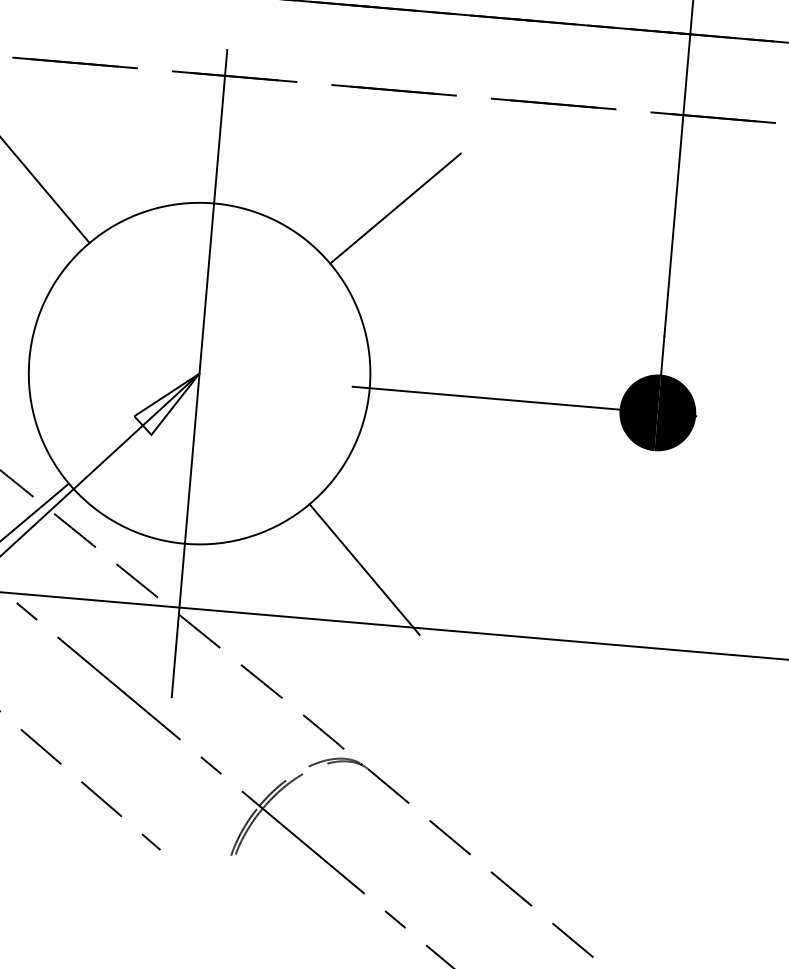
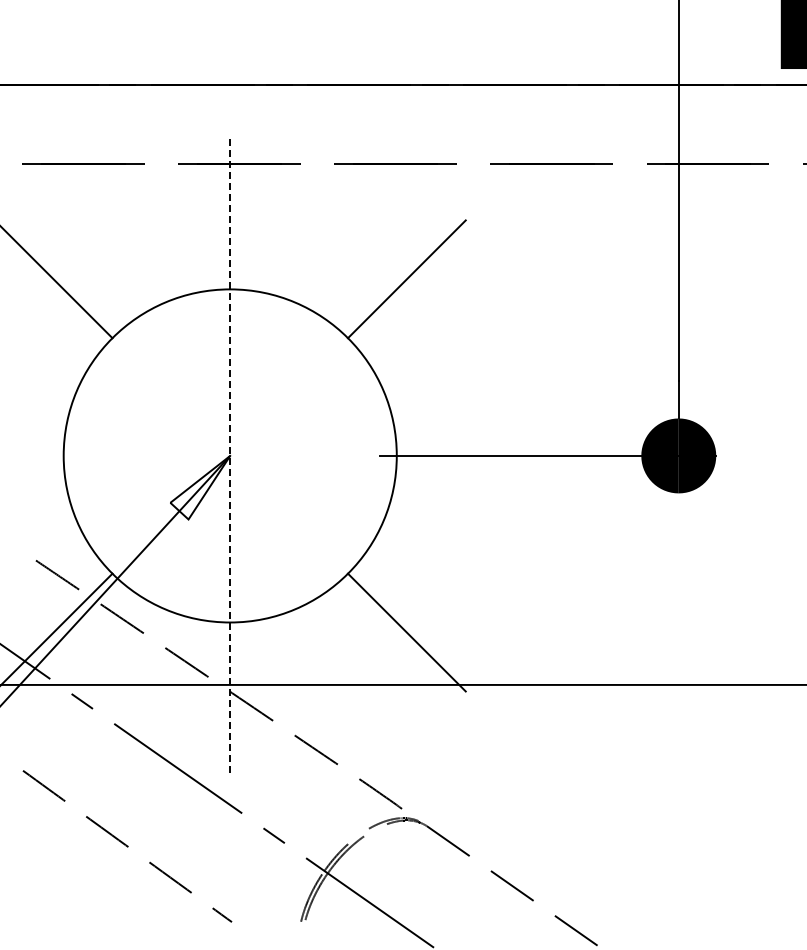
line: (199, 373) -> (230, 455), solid -> dashed

